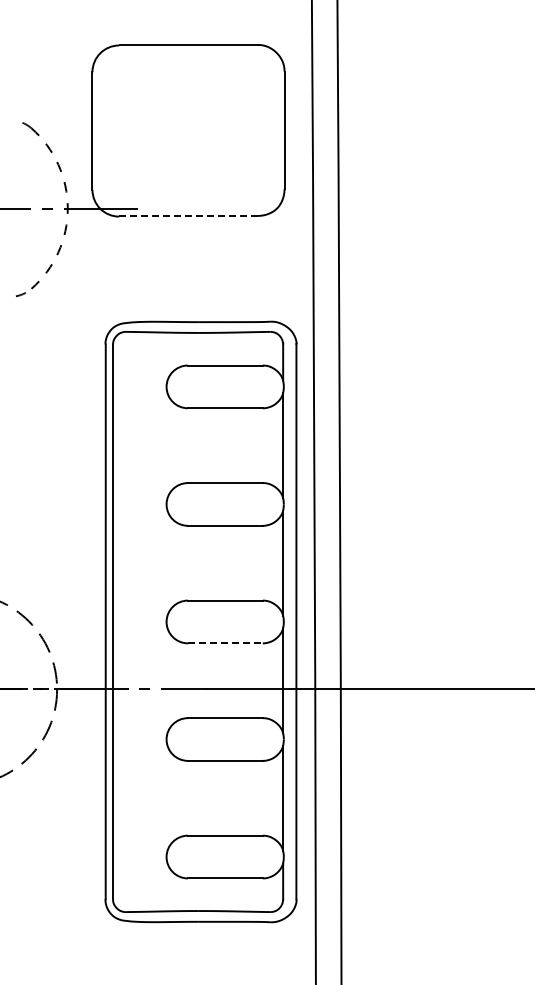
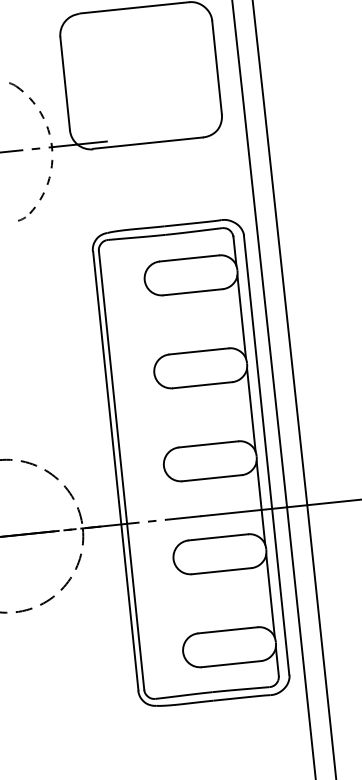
line: (187, 215) -> (147, 142), dashed -> solid
line: (225, 643) -> (212, 478), dashed -> solid

